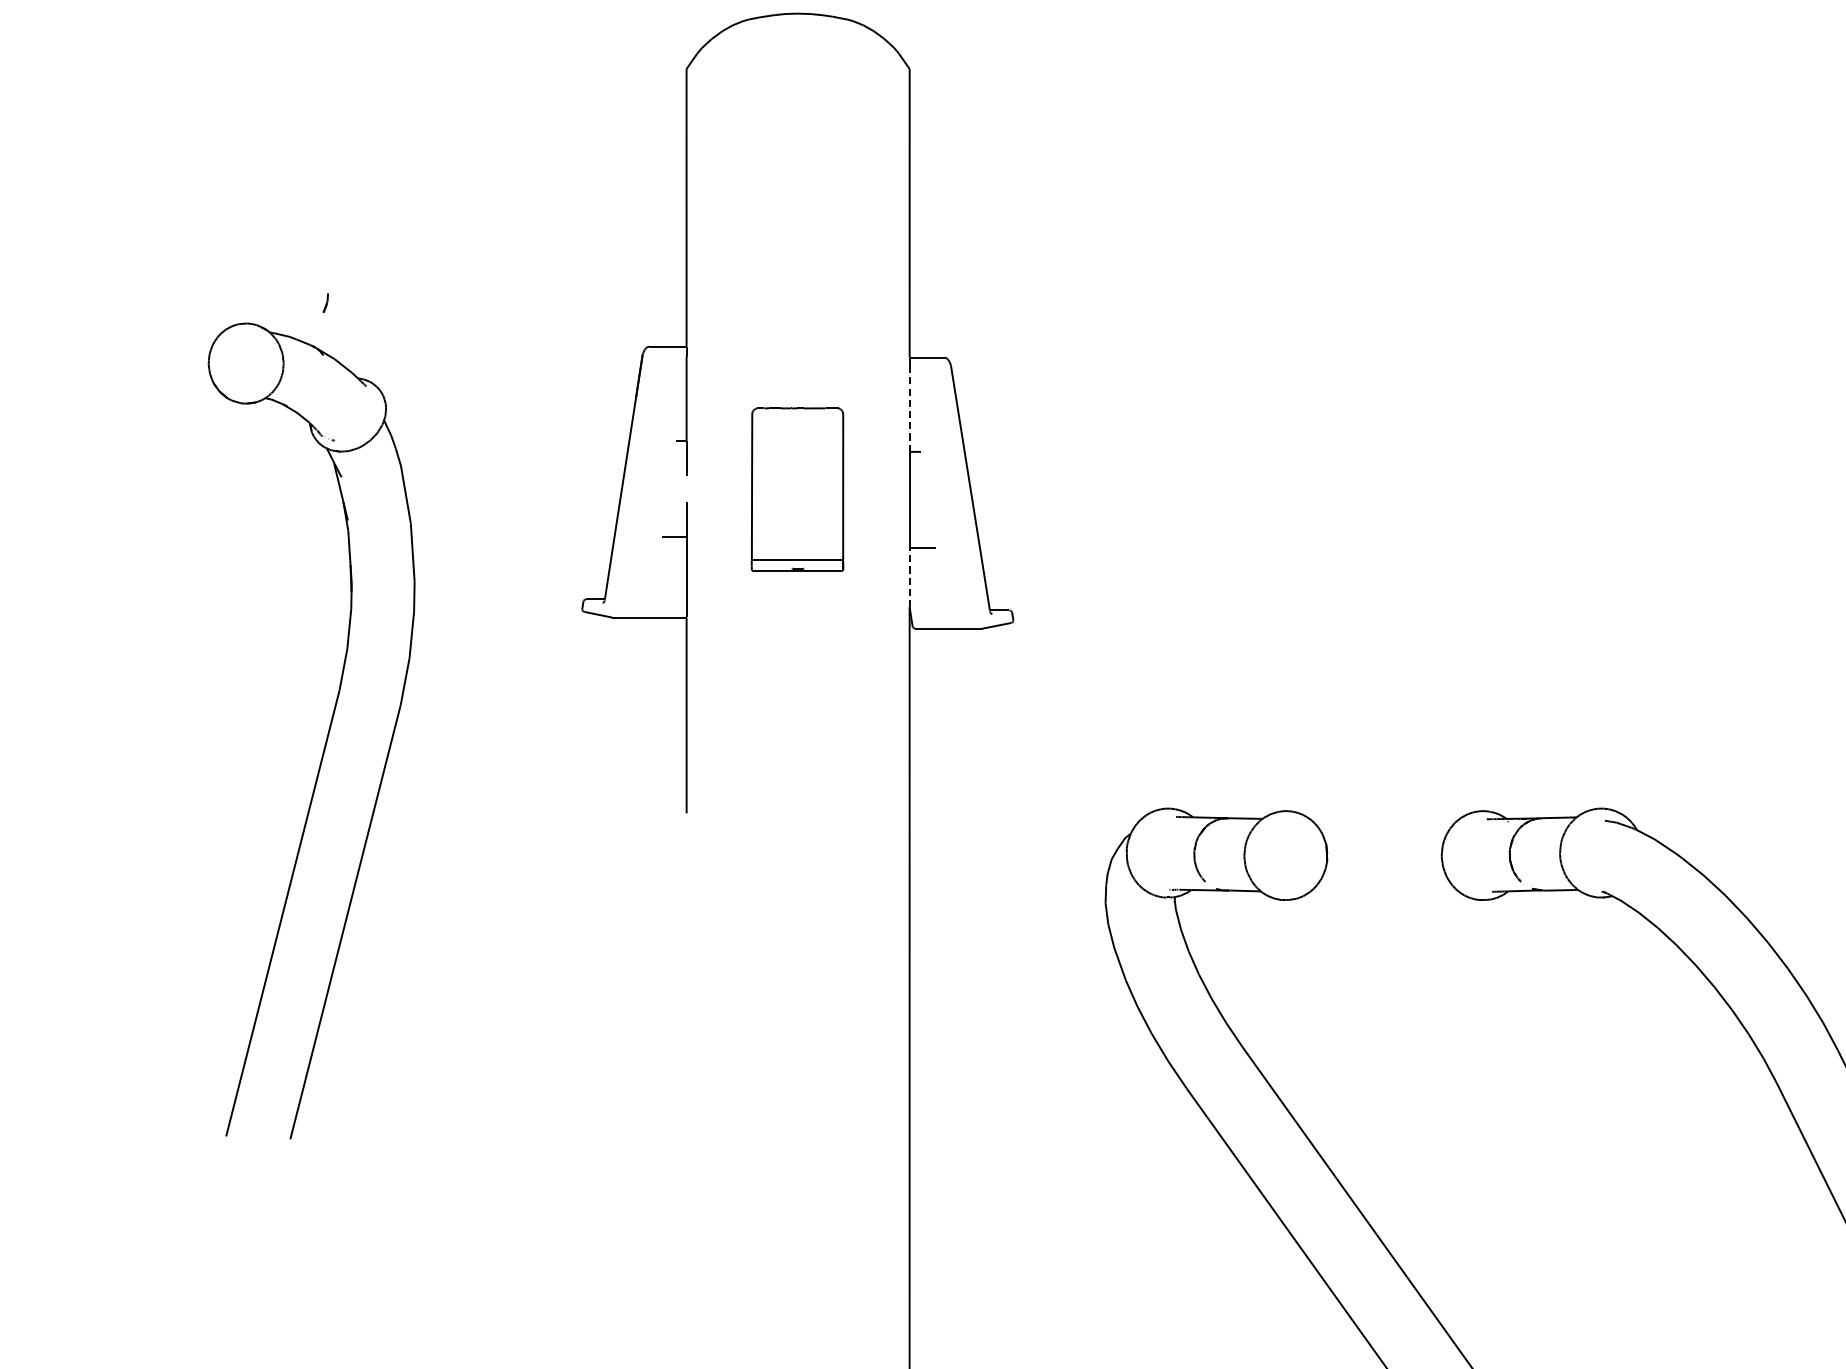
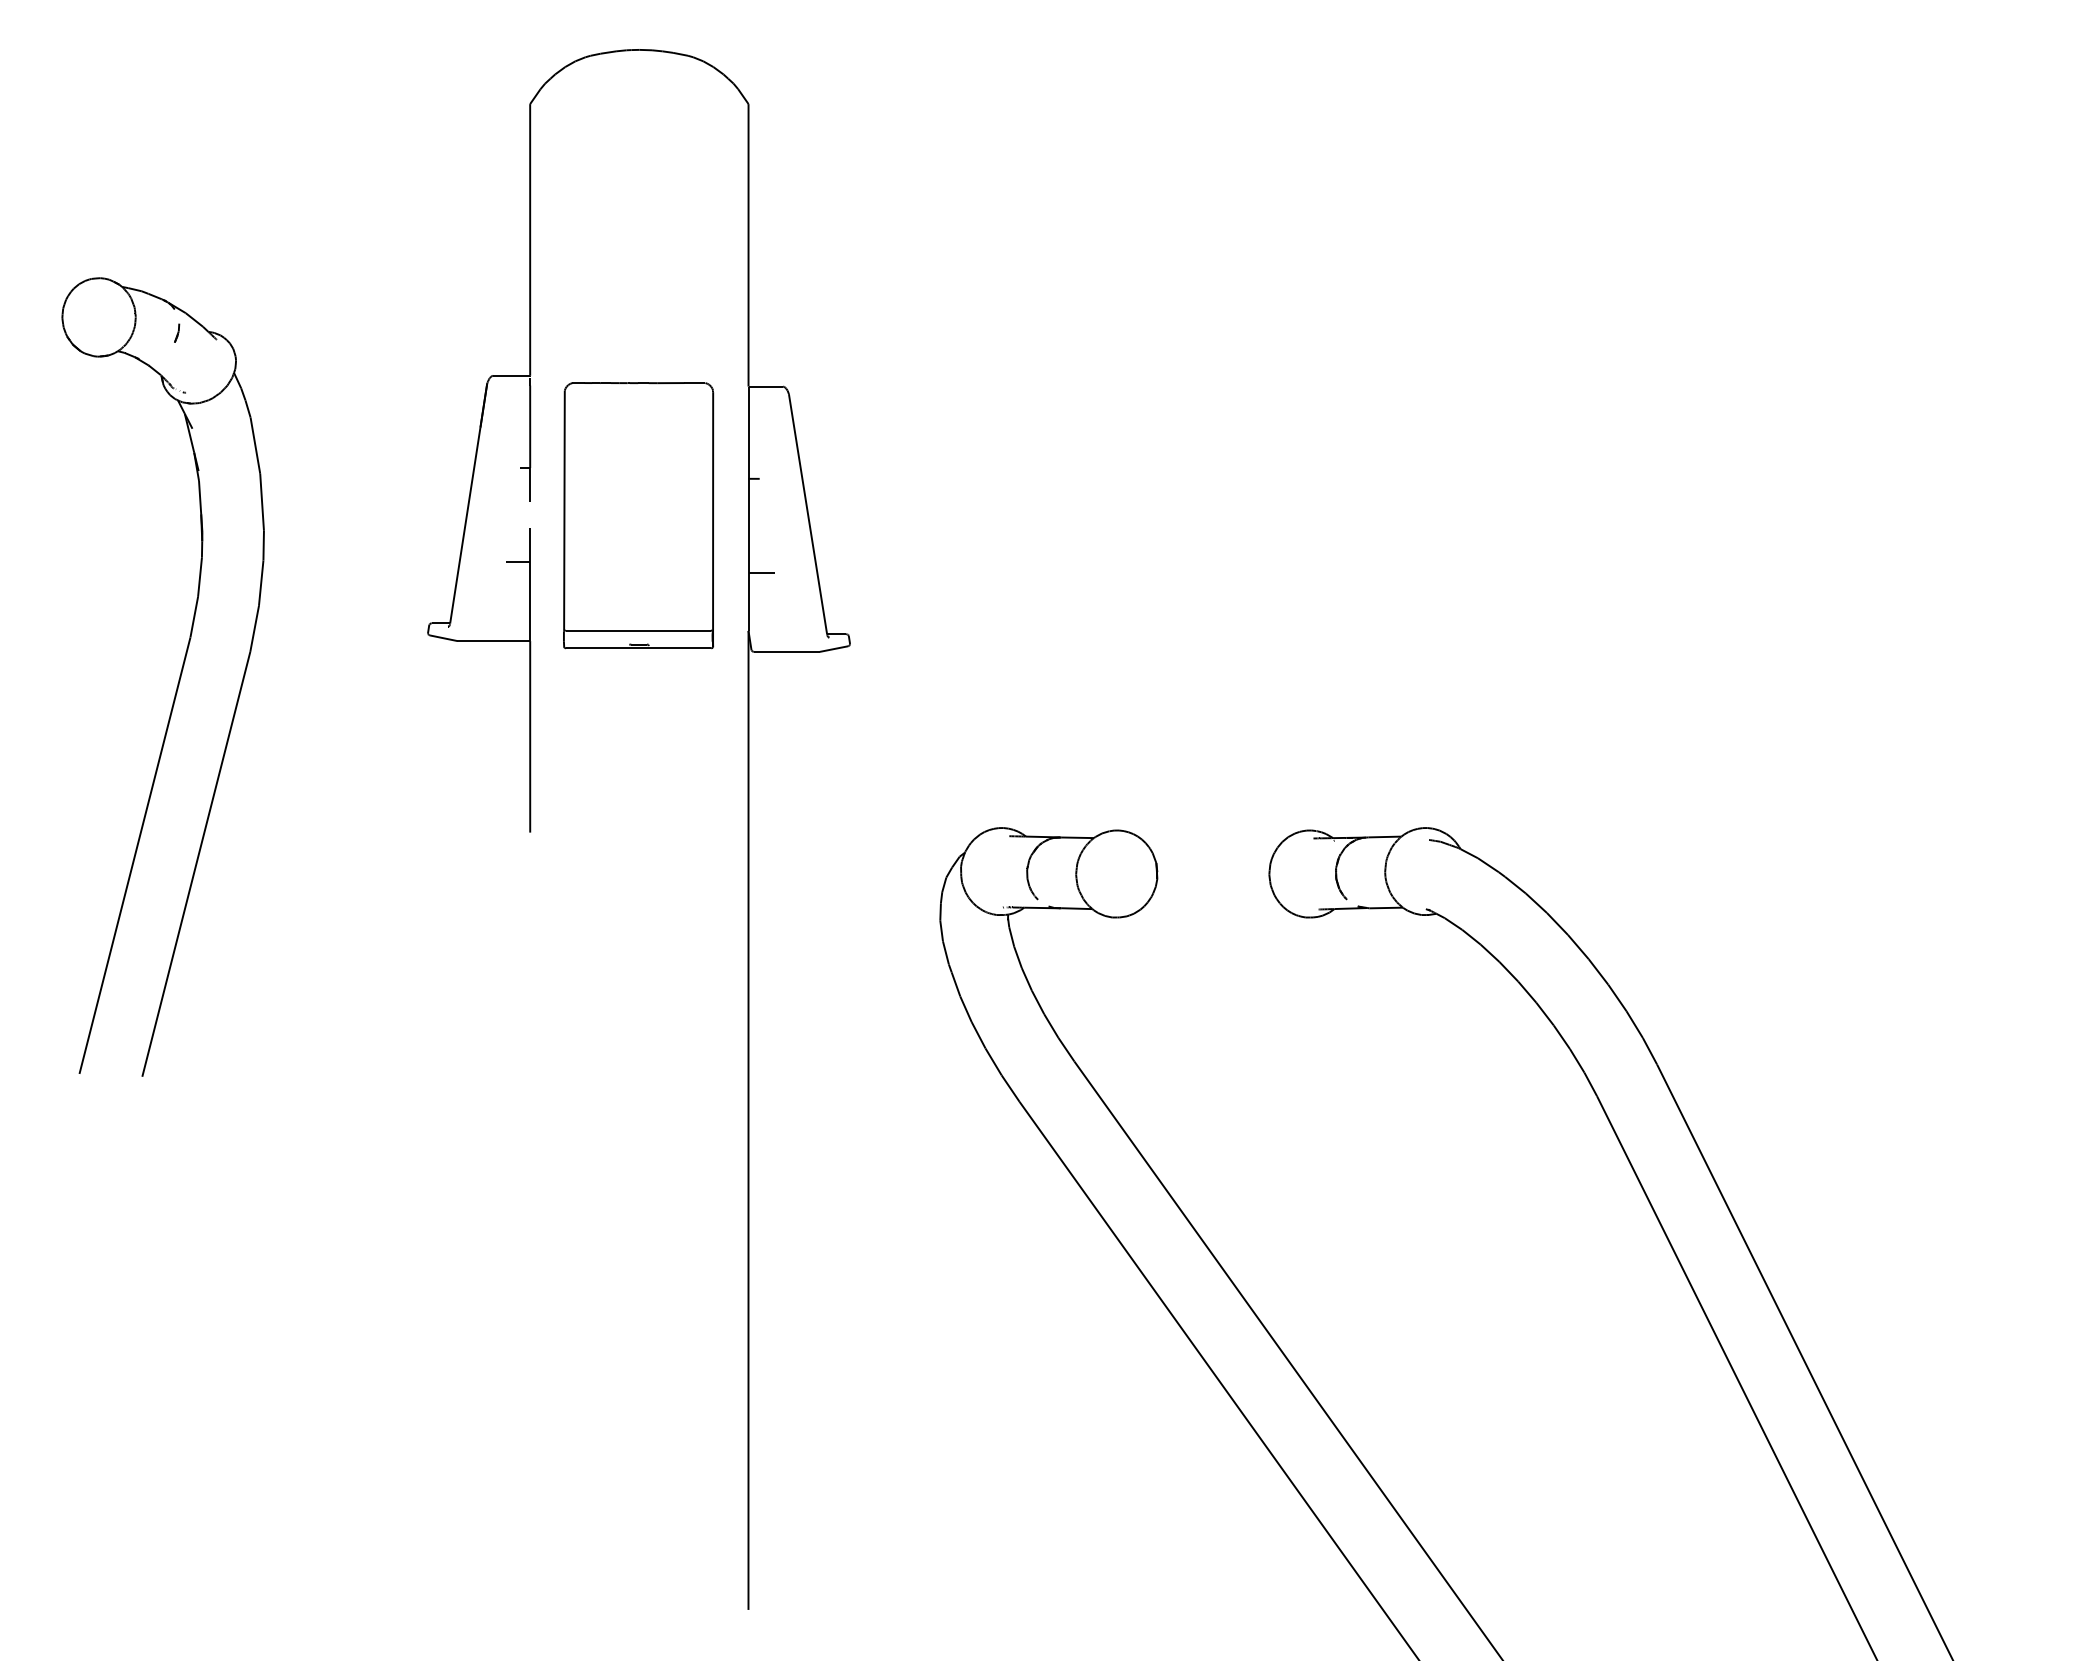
line: (909, 409) -> (748, 437), dashed -> solid
part: (797, 489) -> (638, 515), size x1.67
line: (909, 577) -> (748, 601), dashed -> solid
part: (327, 733) -> (178, 679), moved

